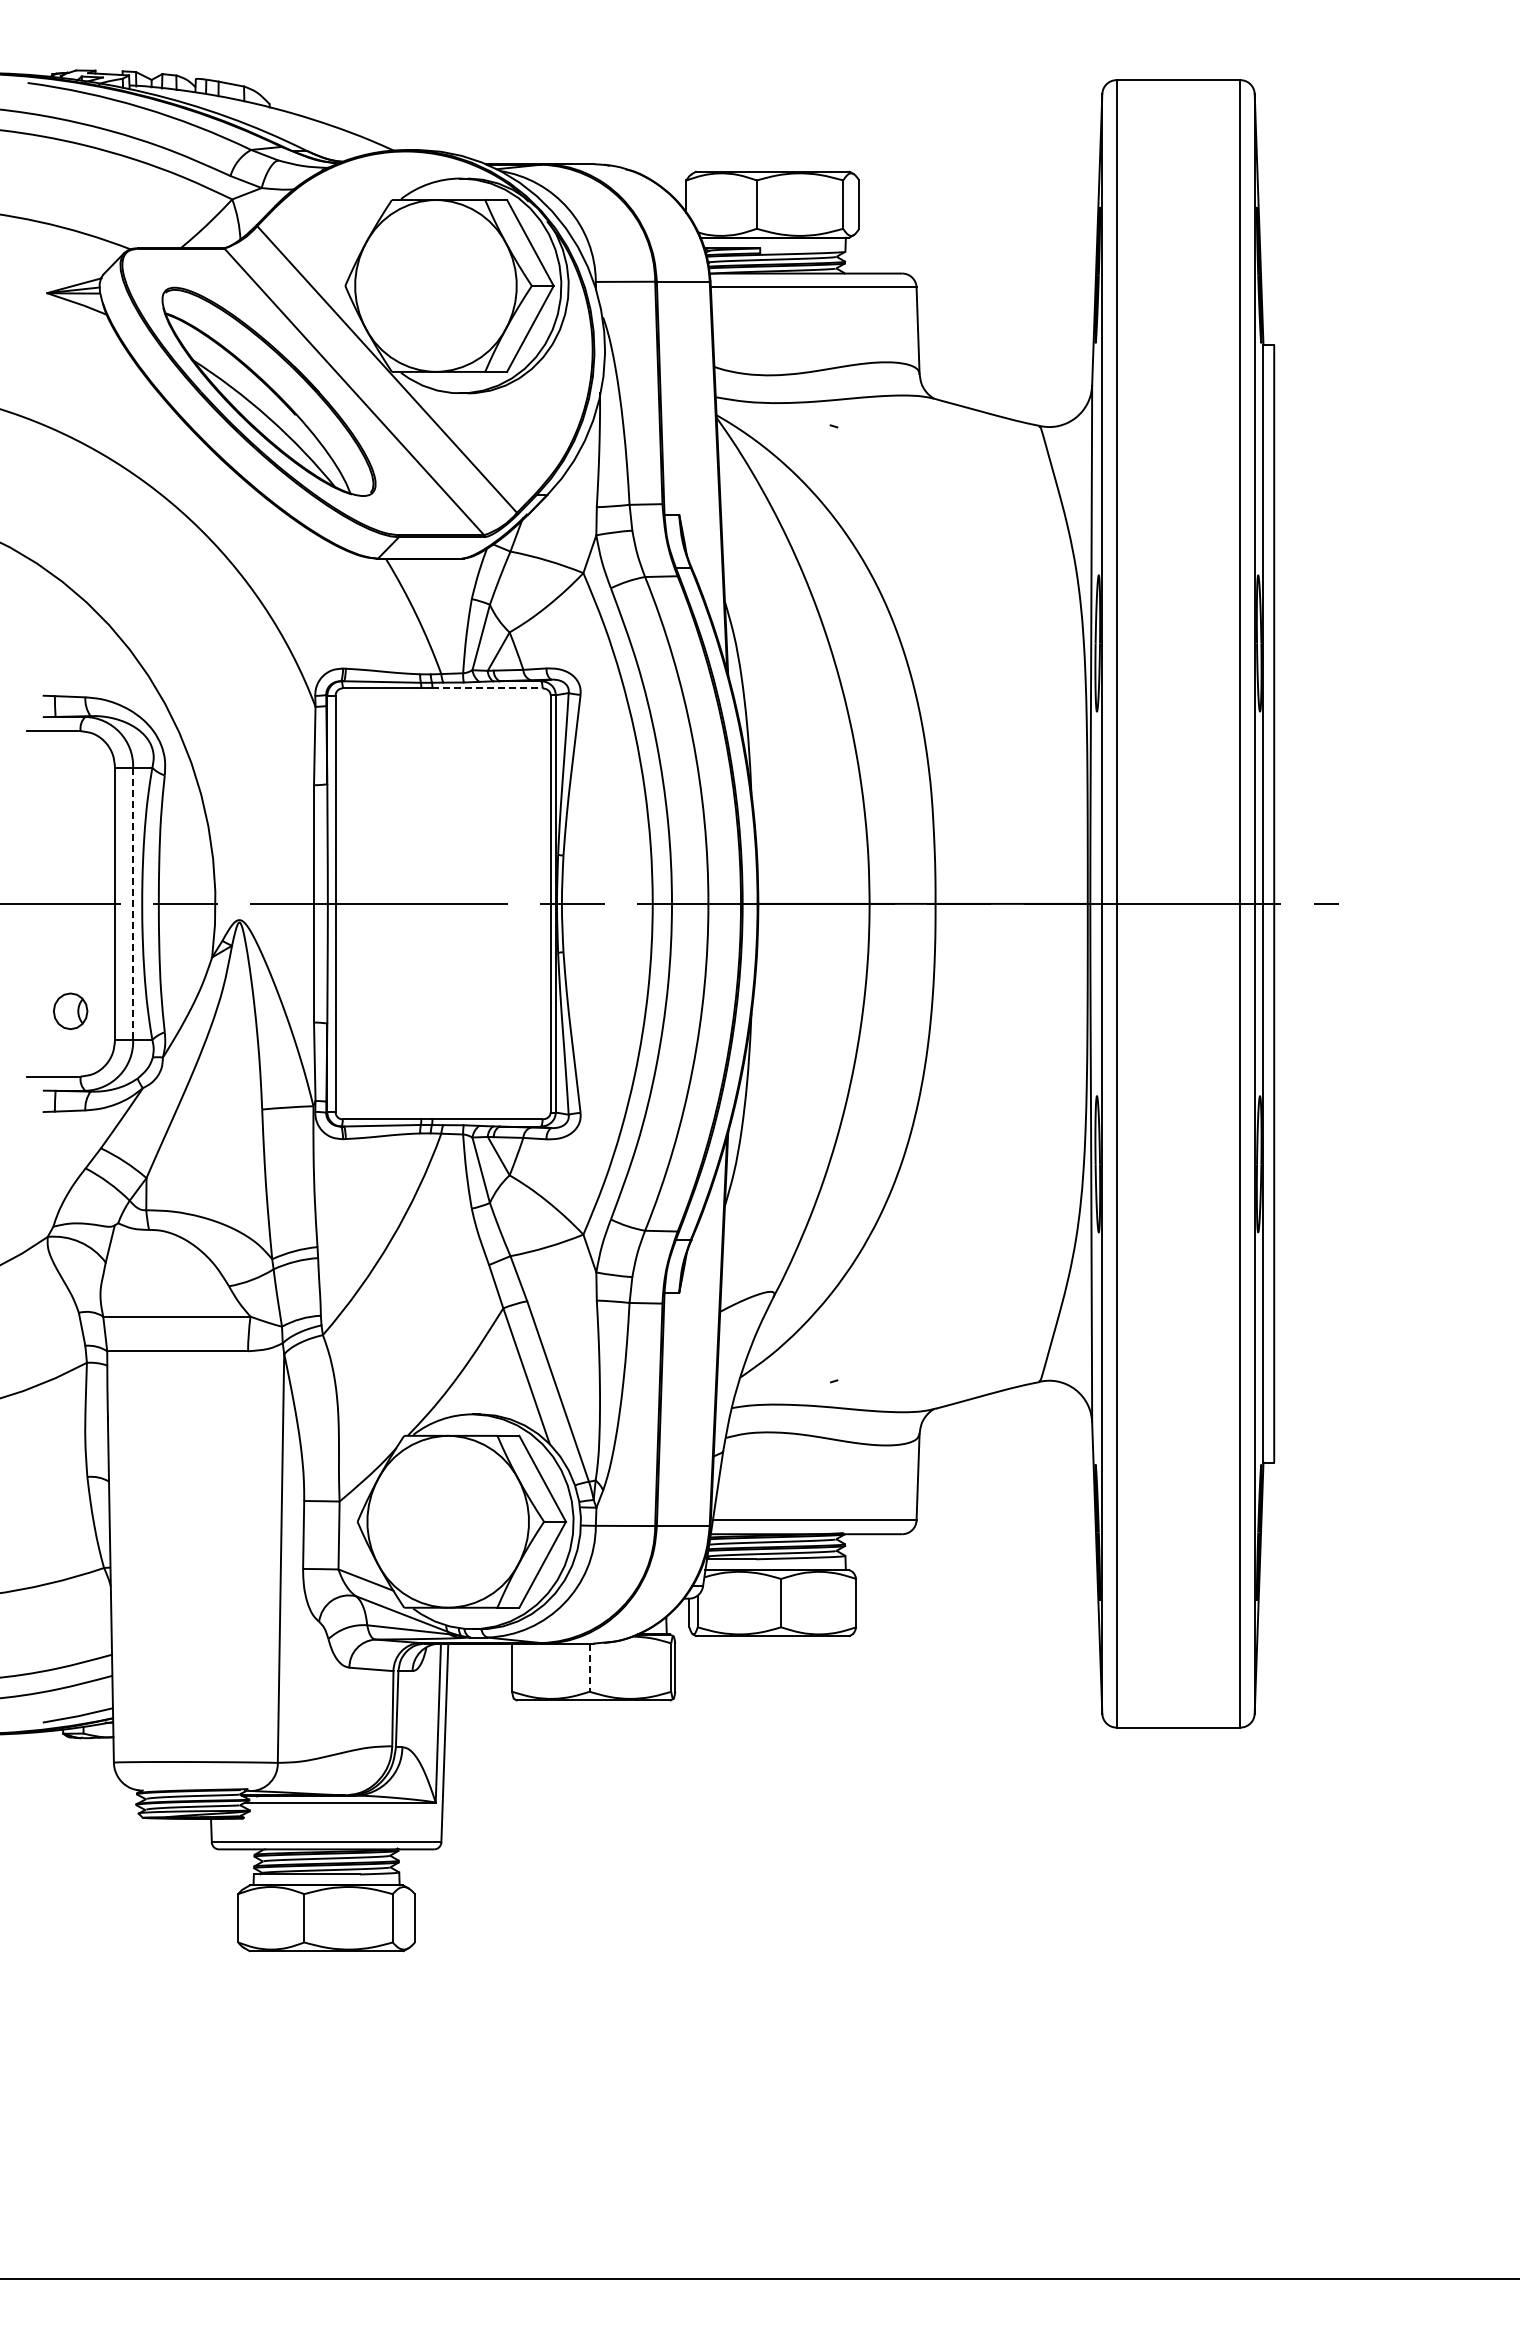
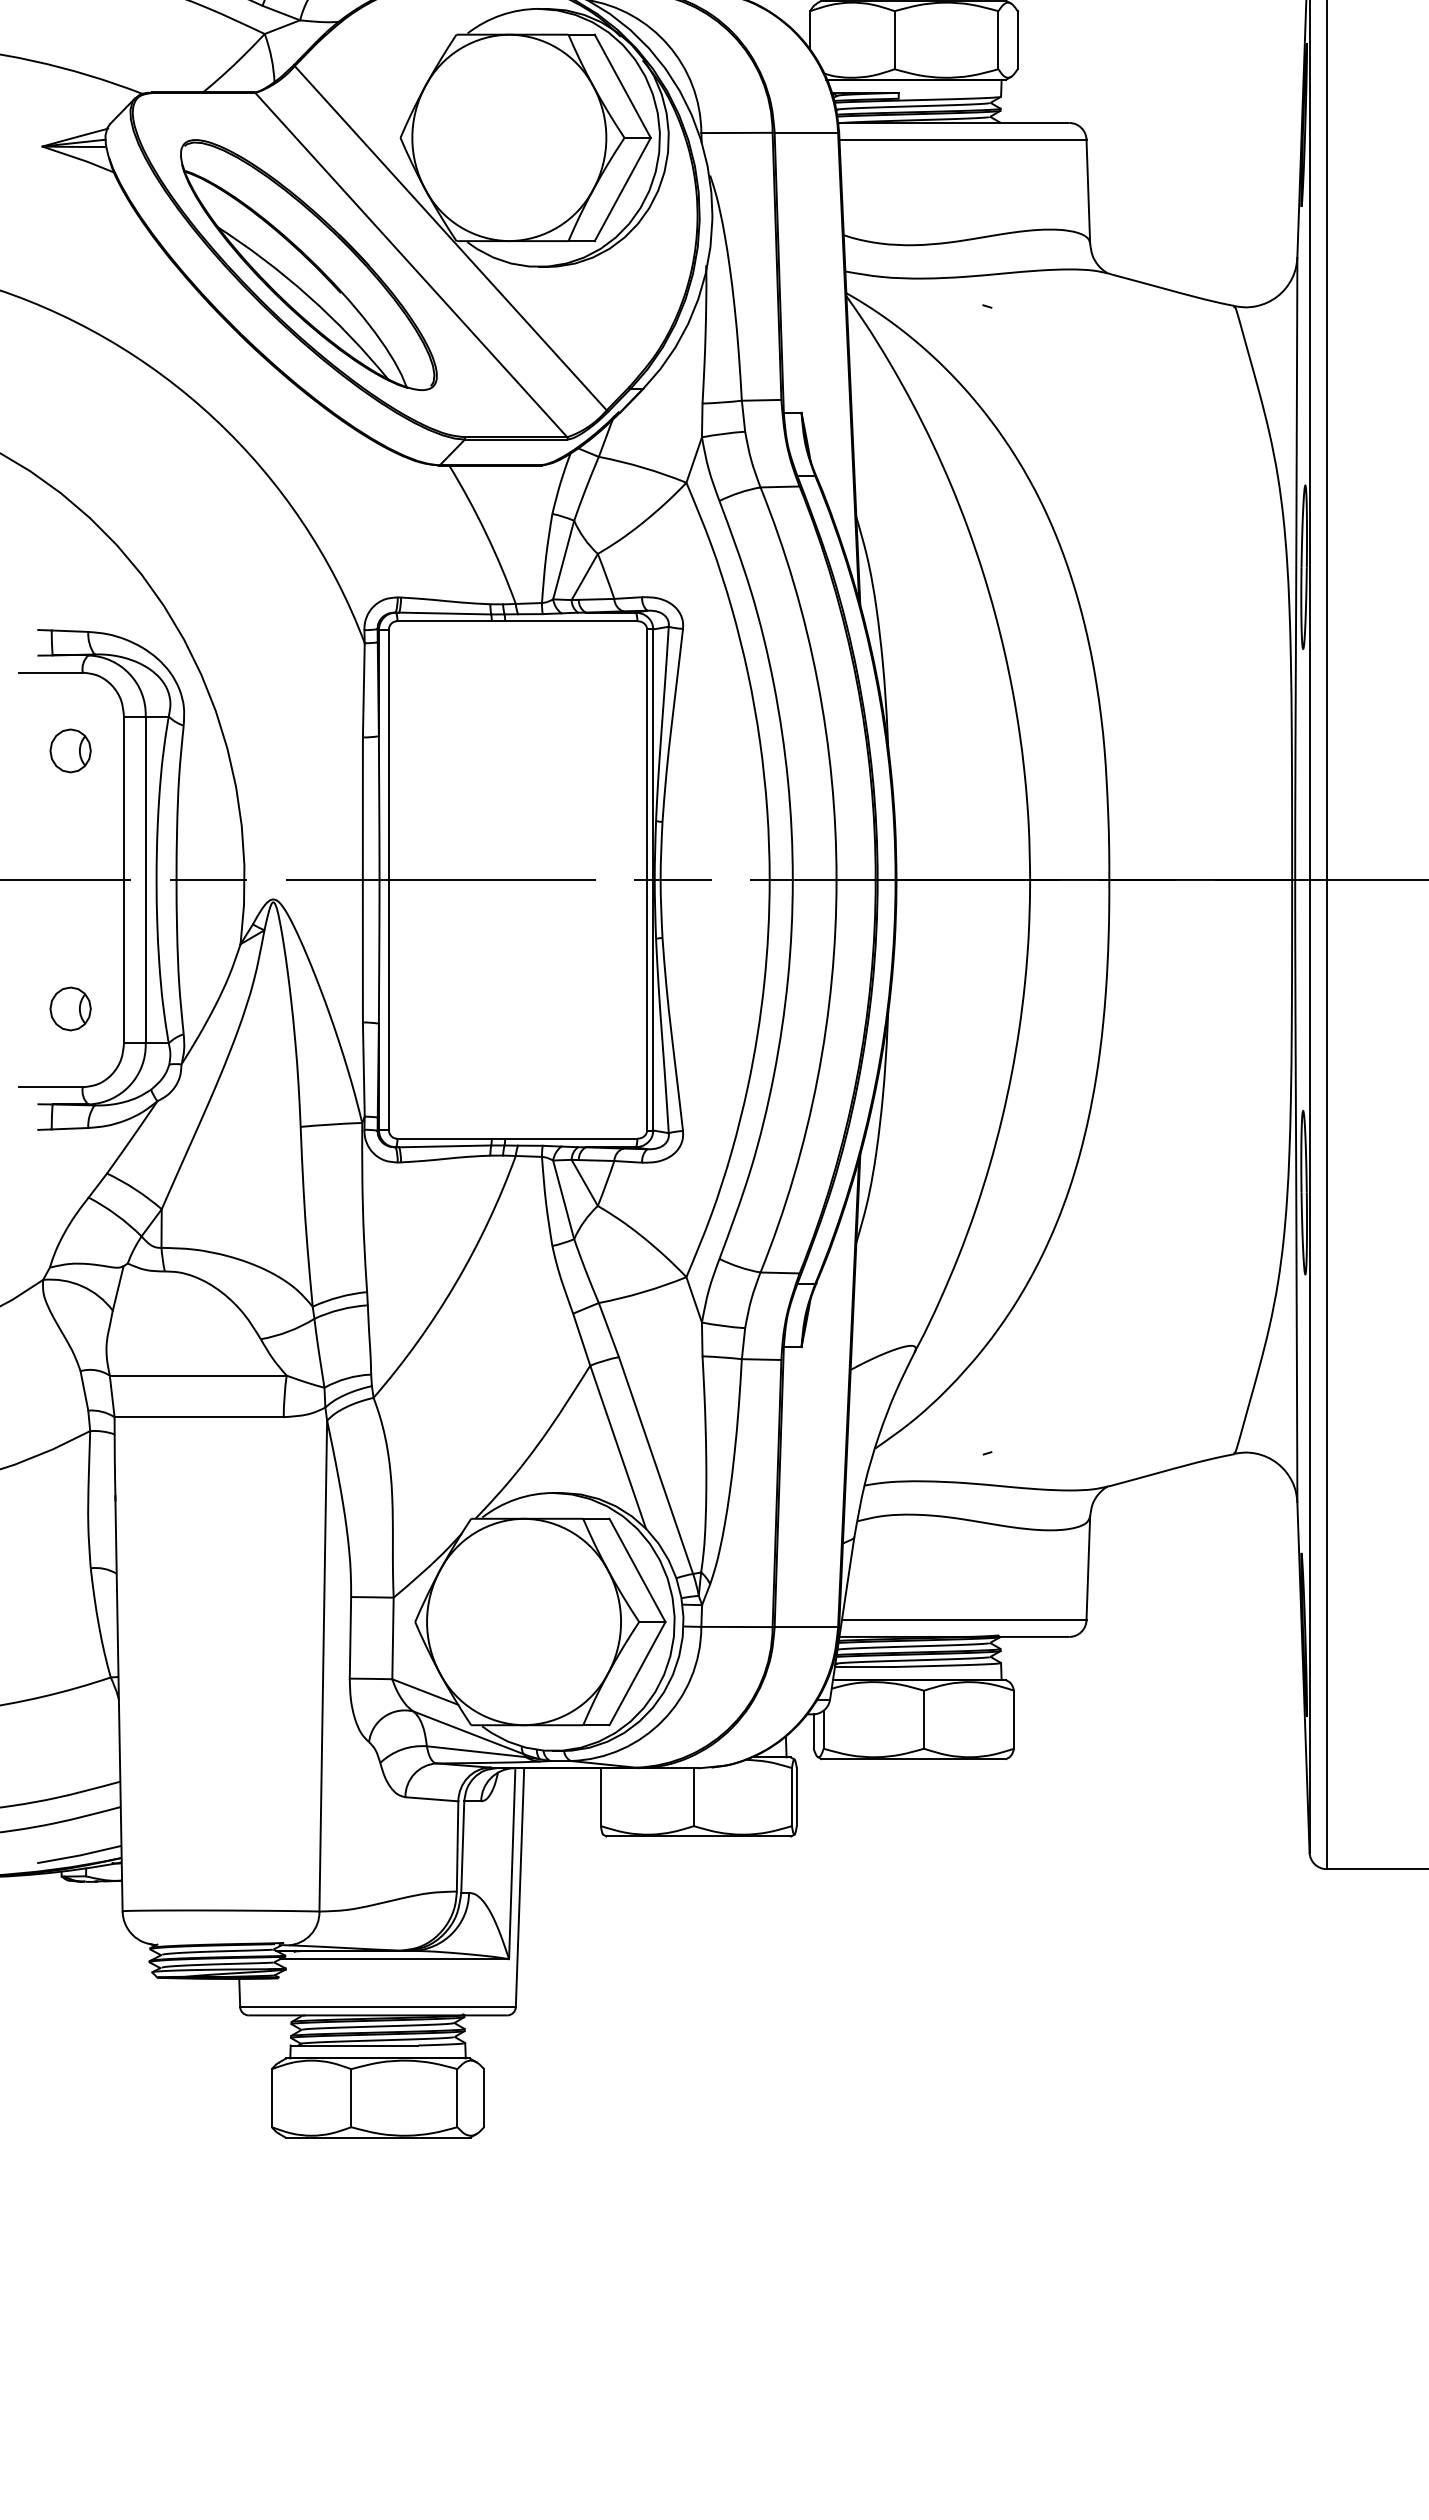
line: (487, 688) -> (571, 621), dashed -> solid
part: (70, 796) -> (70, 750), added
line: (133, 904) -> (146, 880), dashed -> solid
line: (589, 1668) -> (693, 1798), dashed -> solid

